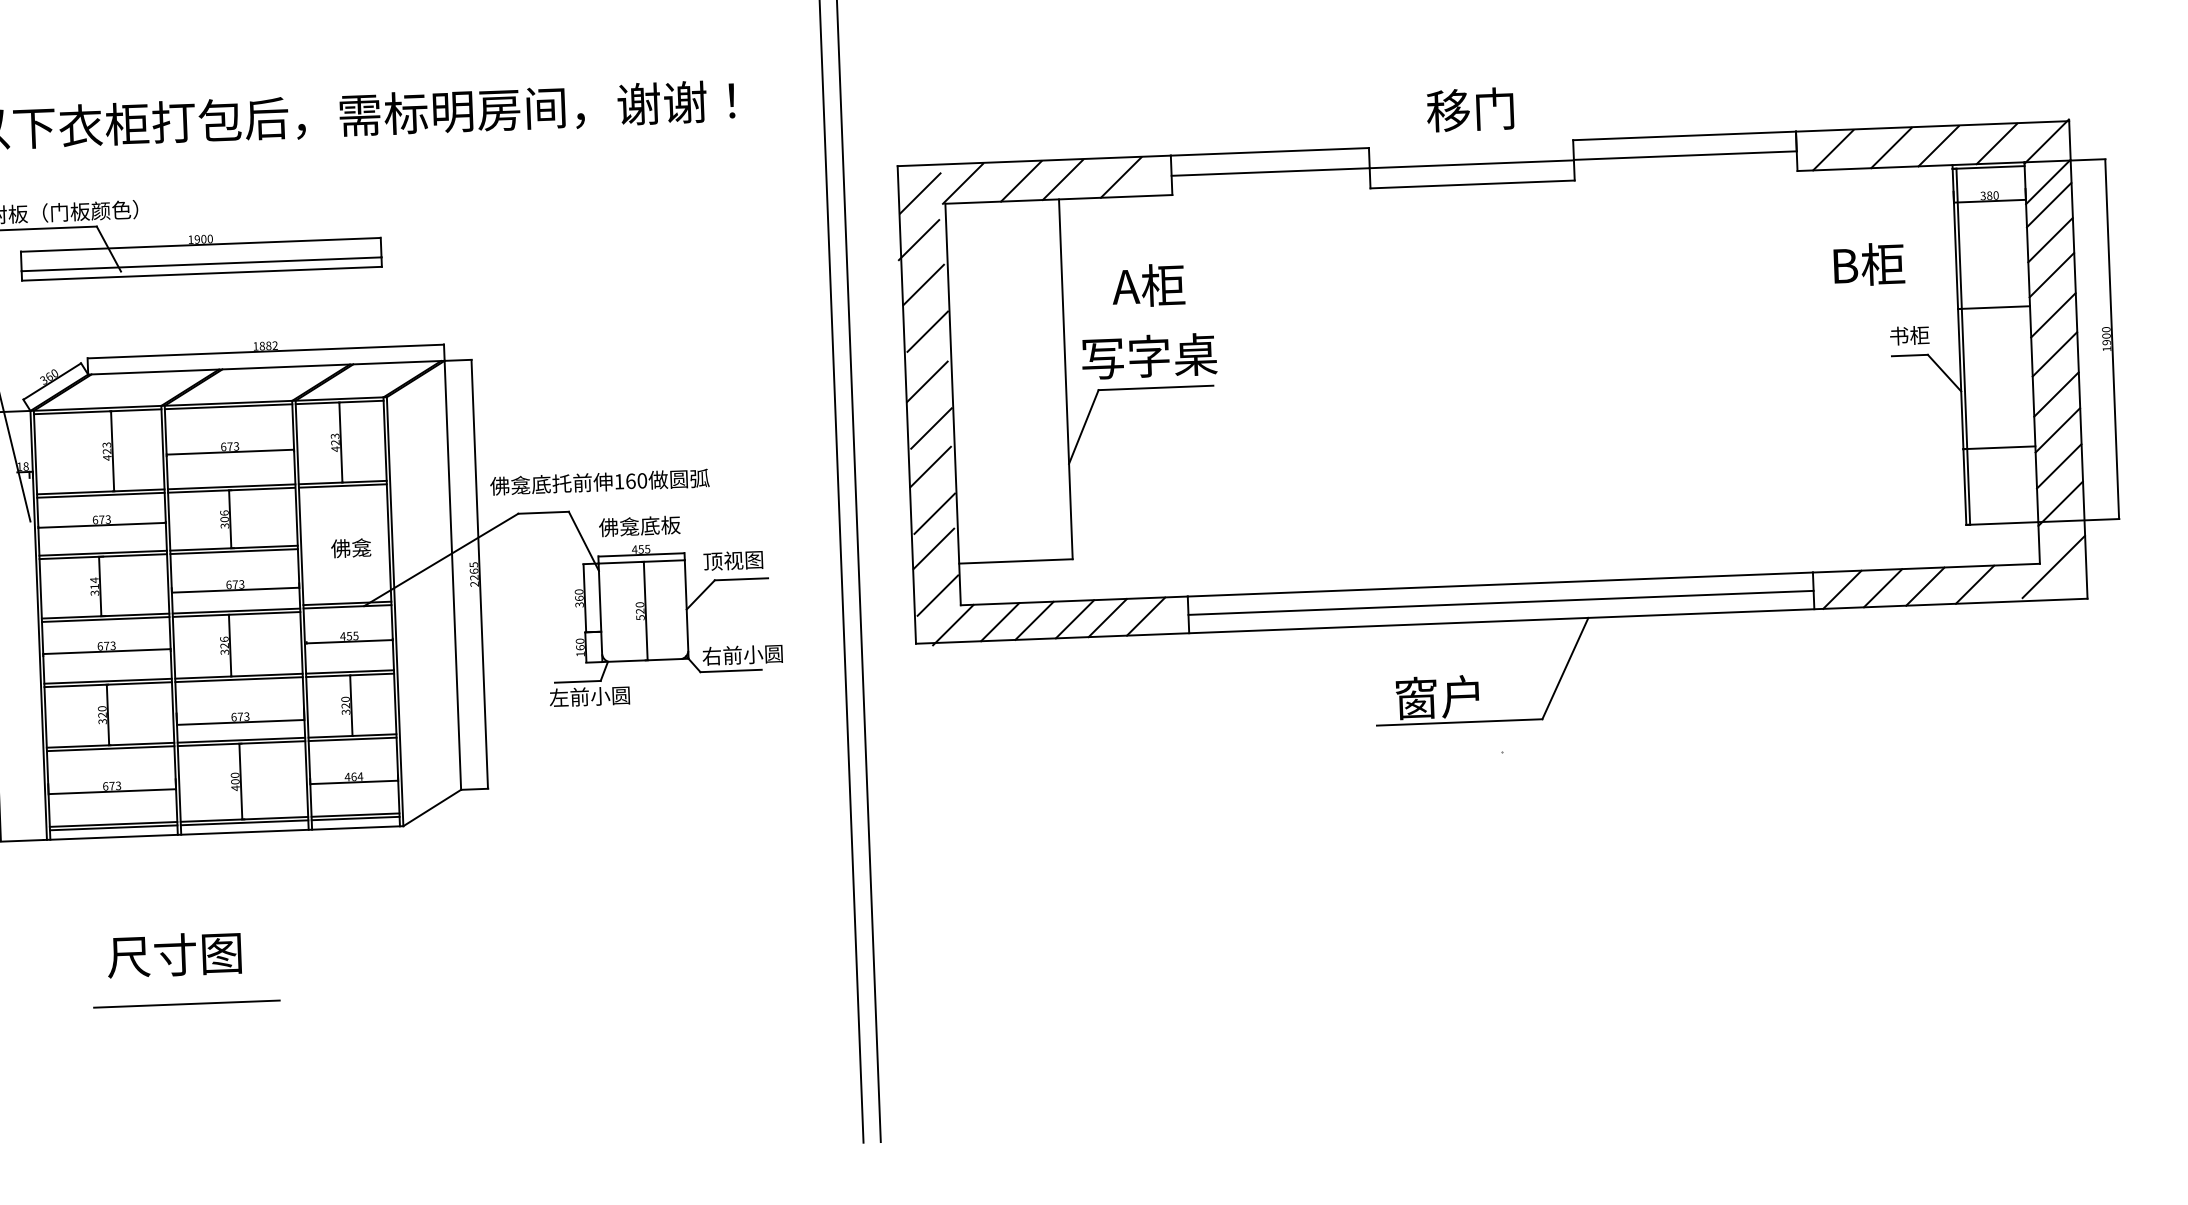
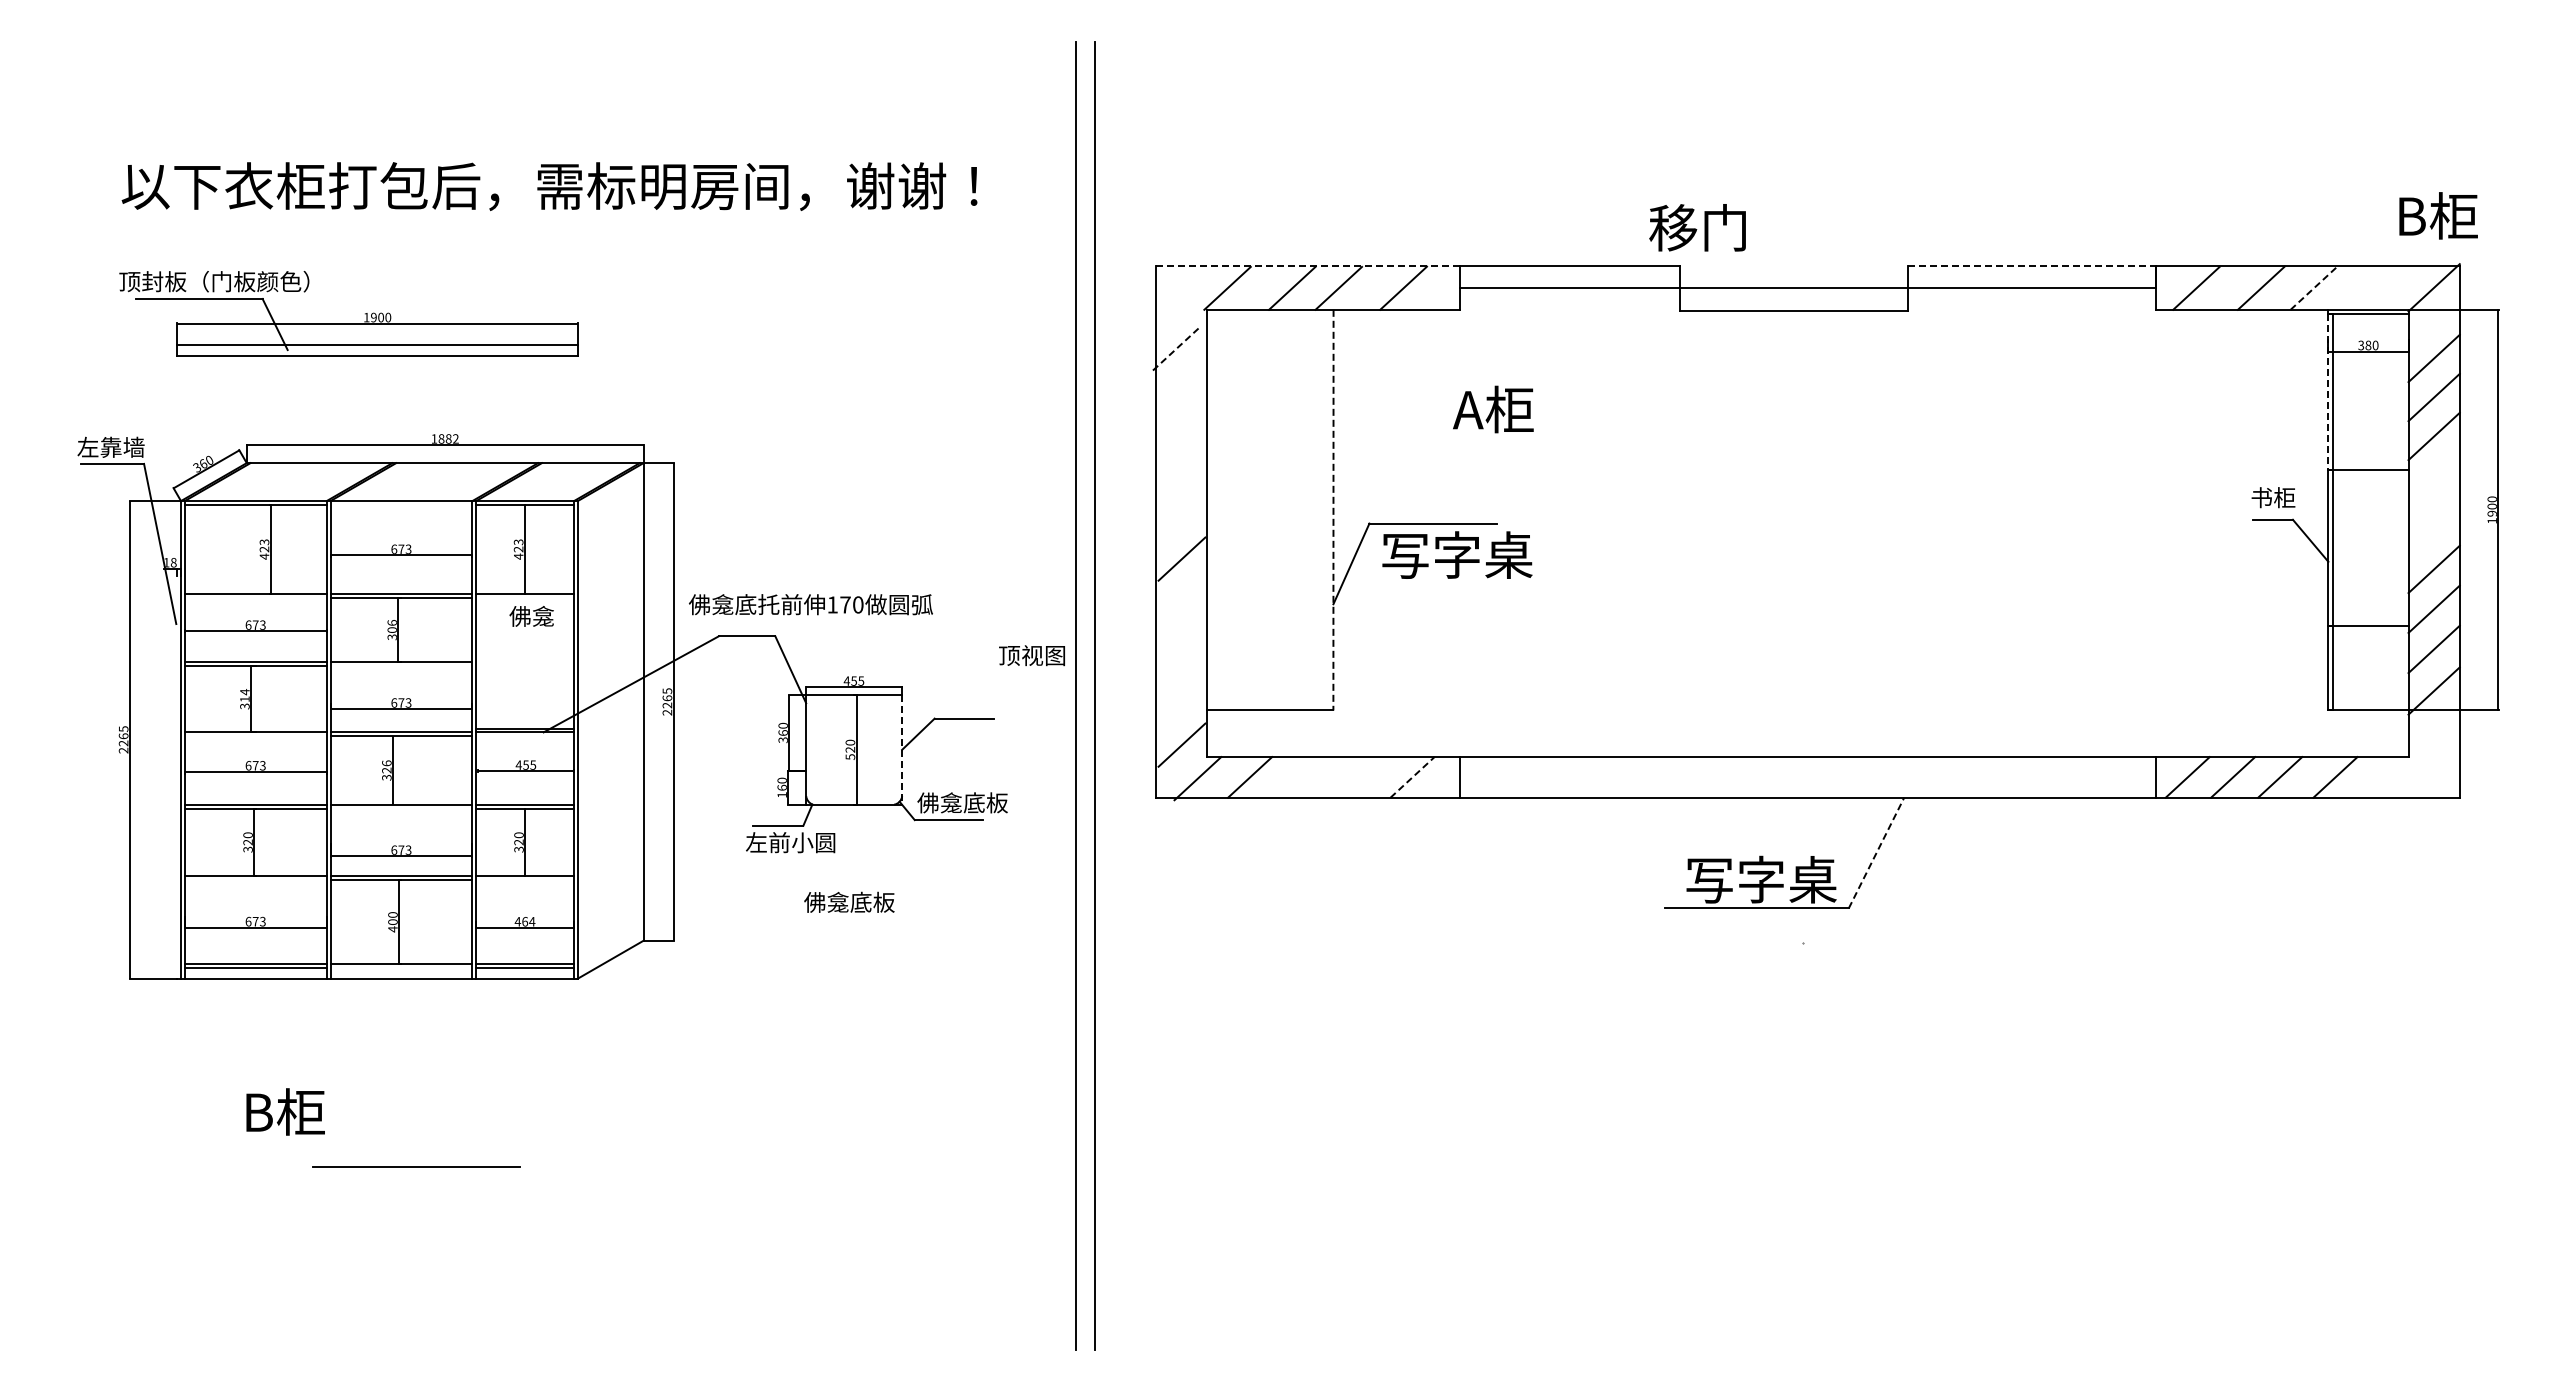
text: (1470, 109) -> (1697, 227), moved
line: (1685, 135) -> (2032, 265), solid -> dashed
line: (1996, 143) -> (2378, 287), removed
line: (1938, 146) -> (2313, 288), solid -> dashed
line: (1034, 160) -> (1307, 265), solid -> dashed
line: (2047, 181) -> (2433, 332), removed
line: (920, 192) -> (1179, 296), removed
line: (1955, 239) -> (2328, 392), solid -> dashed
line: (919, 240) -> (1176, 349), solid -> dashed
text: (1869, 264) -> (2438, 215), moved
line: (923, 284) -> (1179, 398), removed
text: (1148, 285) -> (1493, 409), moved
line: (2052, 314) -> (2433, 480), removed
line: (927, 330) -> (1181, 450), removed
line: (2054, 354) -> (2433, 524), removed
text: (1149, 355) -> (1457, 554), moved
line: (1065, 379) -> (1333, 510), solid -> dashed
line: (927, 381) -> (1179, 506), removed
line: (228, 406) -> (401, 504), removed
line: (930, 466) -> (1179, 601), removed
text: (630, 480) -> (845, 604), 160 -> 170
line: (343, 485) -> (525, 597), removed
line: (100, 494) -> (255, 597), removed
line: (934, 513) -> (1181, 653), removed
text: (639, 525) -> (849, 901), moved
text: (350, 548) -> (531, 616), moved
line: (933, 548) -> (1179, 692), removed
line: (234, 551) -> (401, 666), removed
text: (732, 560) -> (1031, 655), moved
line: (2053, 566) -> (2423, 760), removed
line: (1500, 603) -> (1807, 777), removed
line: (687, 609) -> (902, 749), solid -> dashed
line: (1146, 616) -> (1412, 777), solid -> dashed
line: (1107, 618) -> (1369, 777), removed
line: (105, 619) -> (255, 736), removed
line: (1075, 619) -> (1333, 777), removed
line: (1034, 620) -> (1288, 777), removed
text: (742, 654) -> (962, 802), 右前小圆 -> 佛龛底板
line: (1565, 668) -> (1876, 853), solid -> dashed
line: (239, 679) -> (401, 808), removed
text: (1463, 696) -> (1761, 879), 窗户 -> 写字桌
line: (352, 738) -> (525, 879), removed
line: (110, 748) -> (255, 879), removed
line: (244, 823) -> (401, 968), removed
text: (174, 954) -> (317, 1111), 尺寸图 -> B柜
line: (186, 1003) -> (416, 1166), moved

